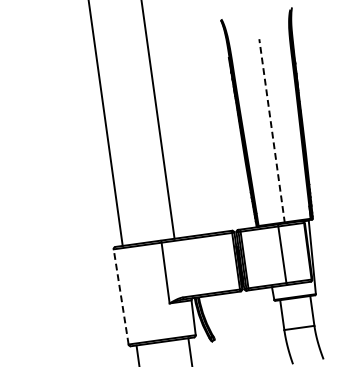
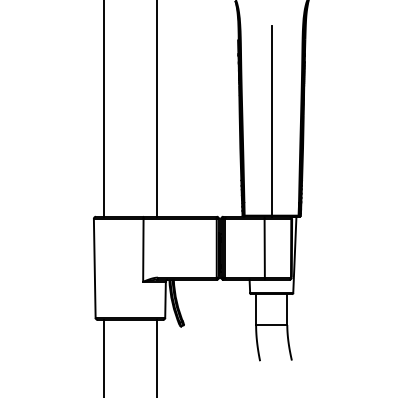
line: (271, 131) -> (271, 121), dashed -> solid
line: (120, 296) -> (94, 267), dashed -> solid

